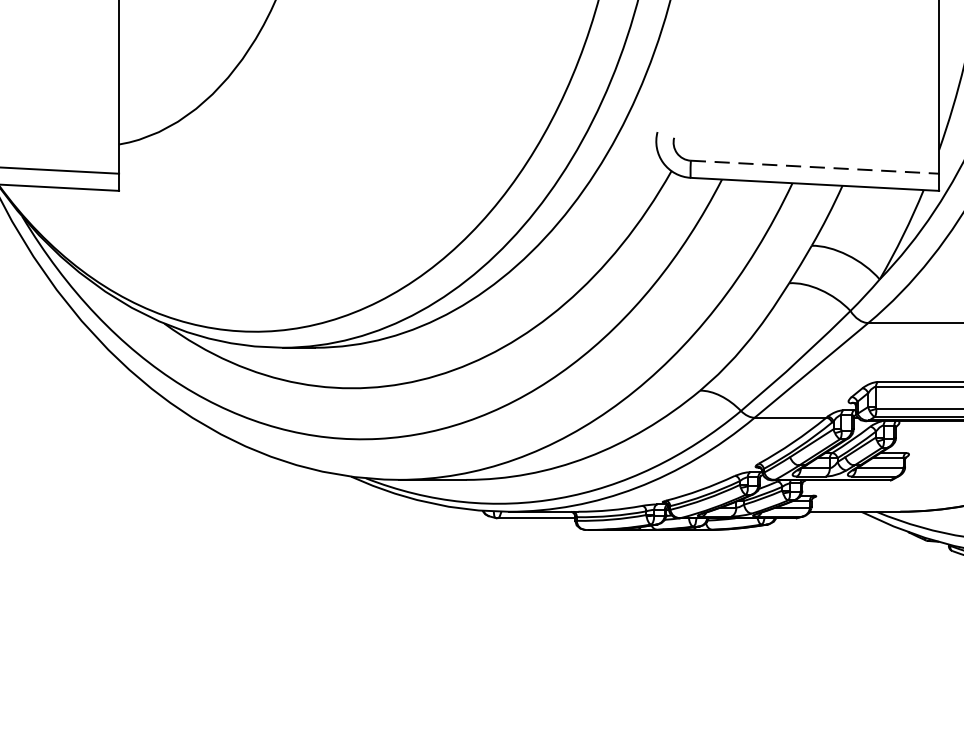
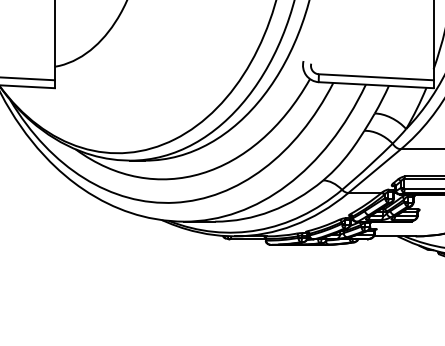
line: (815, 167) -> (376, 77), dashed -> solid

